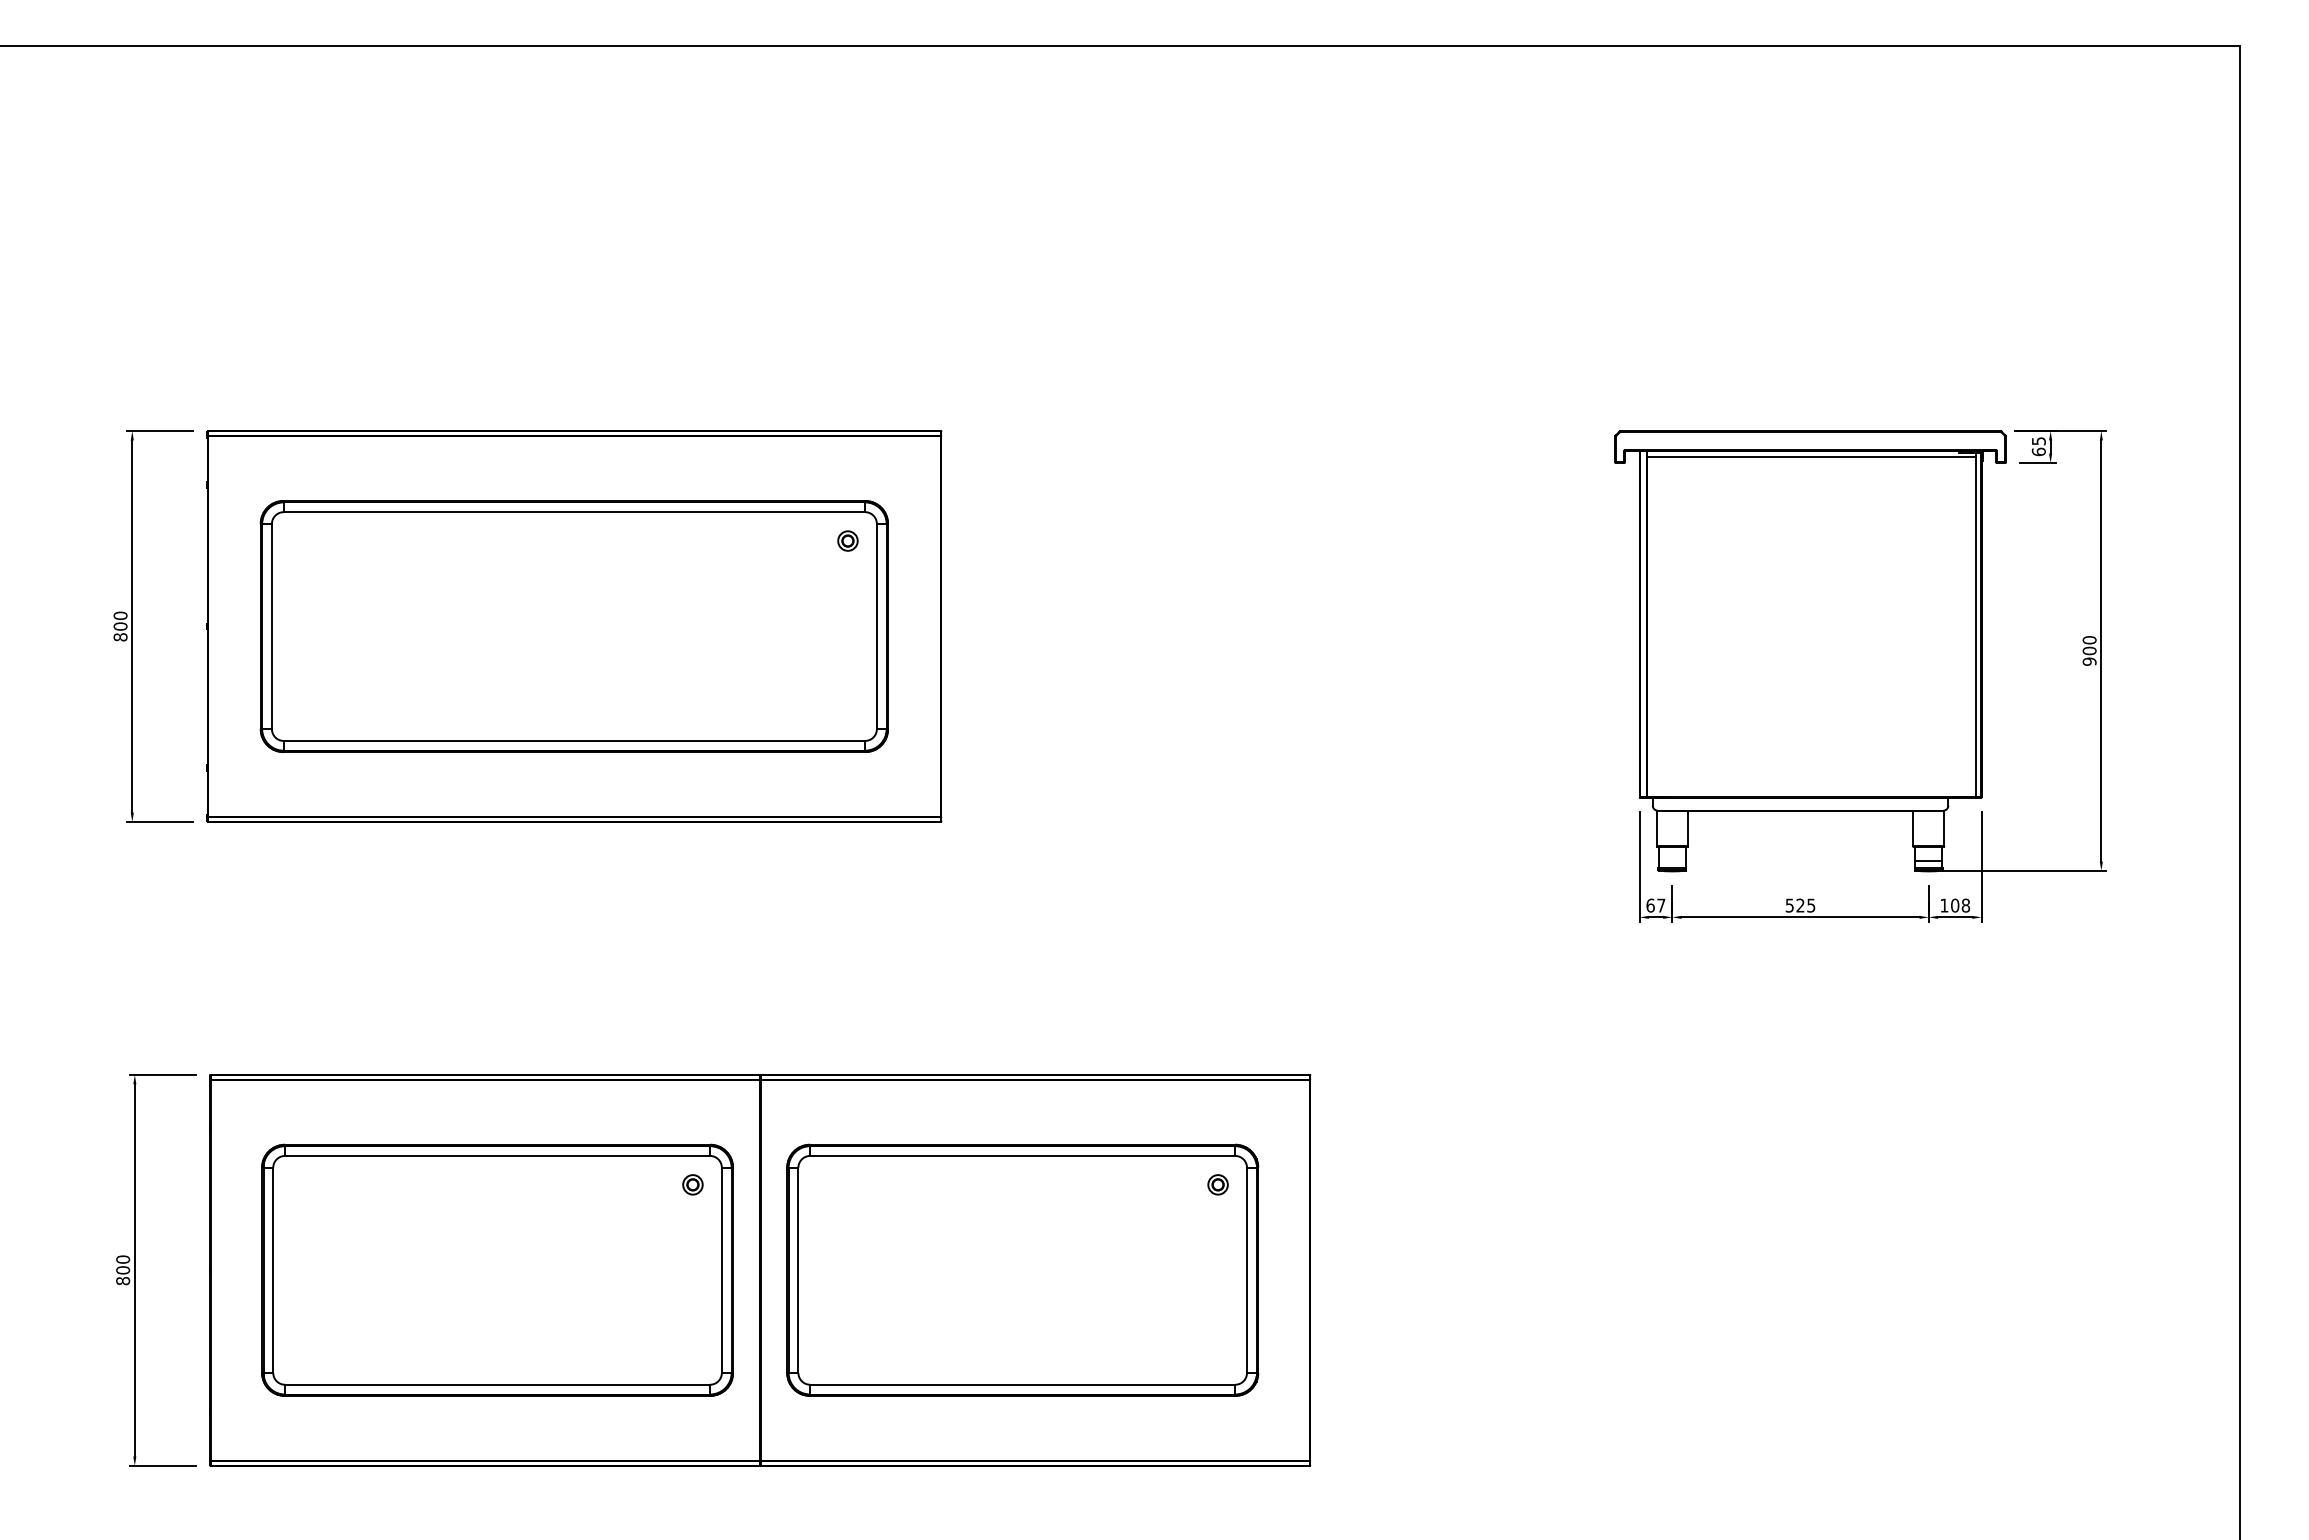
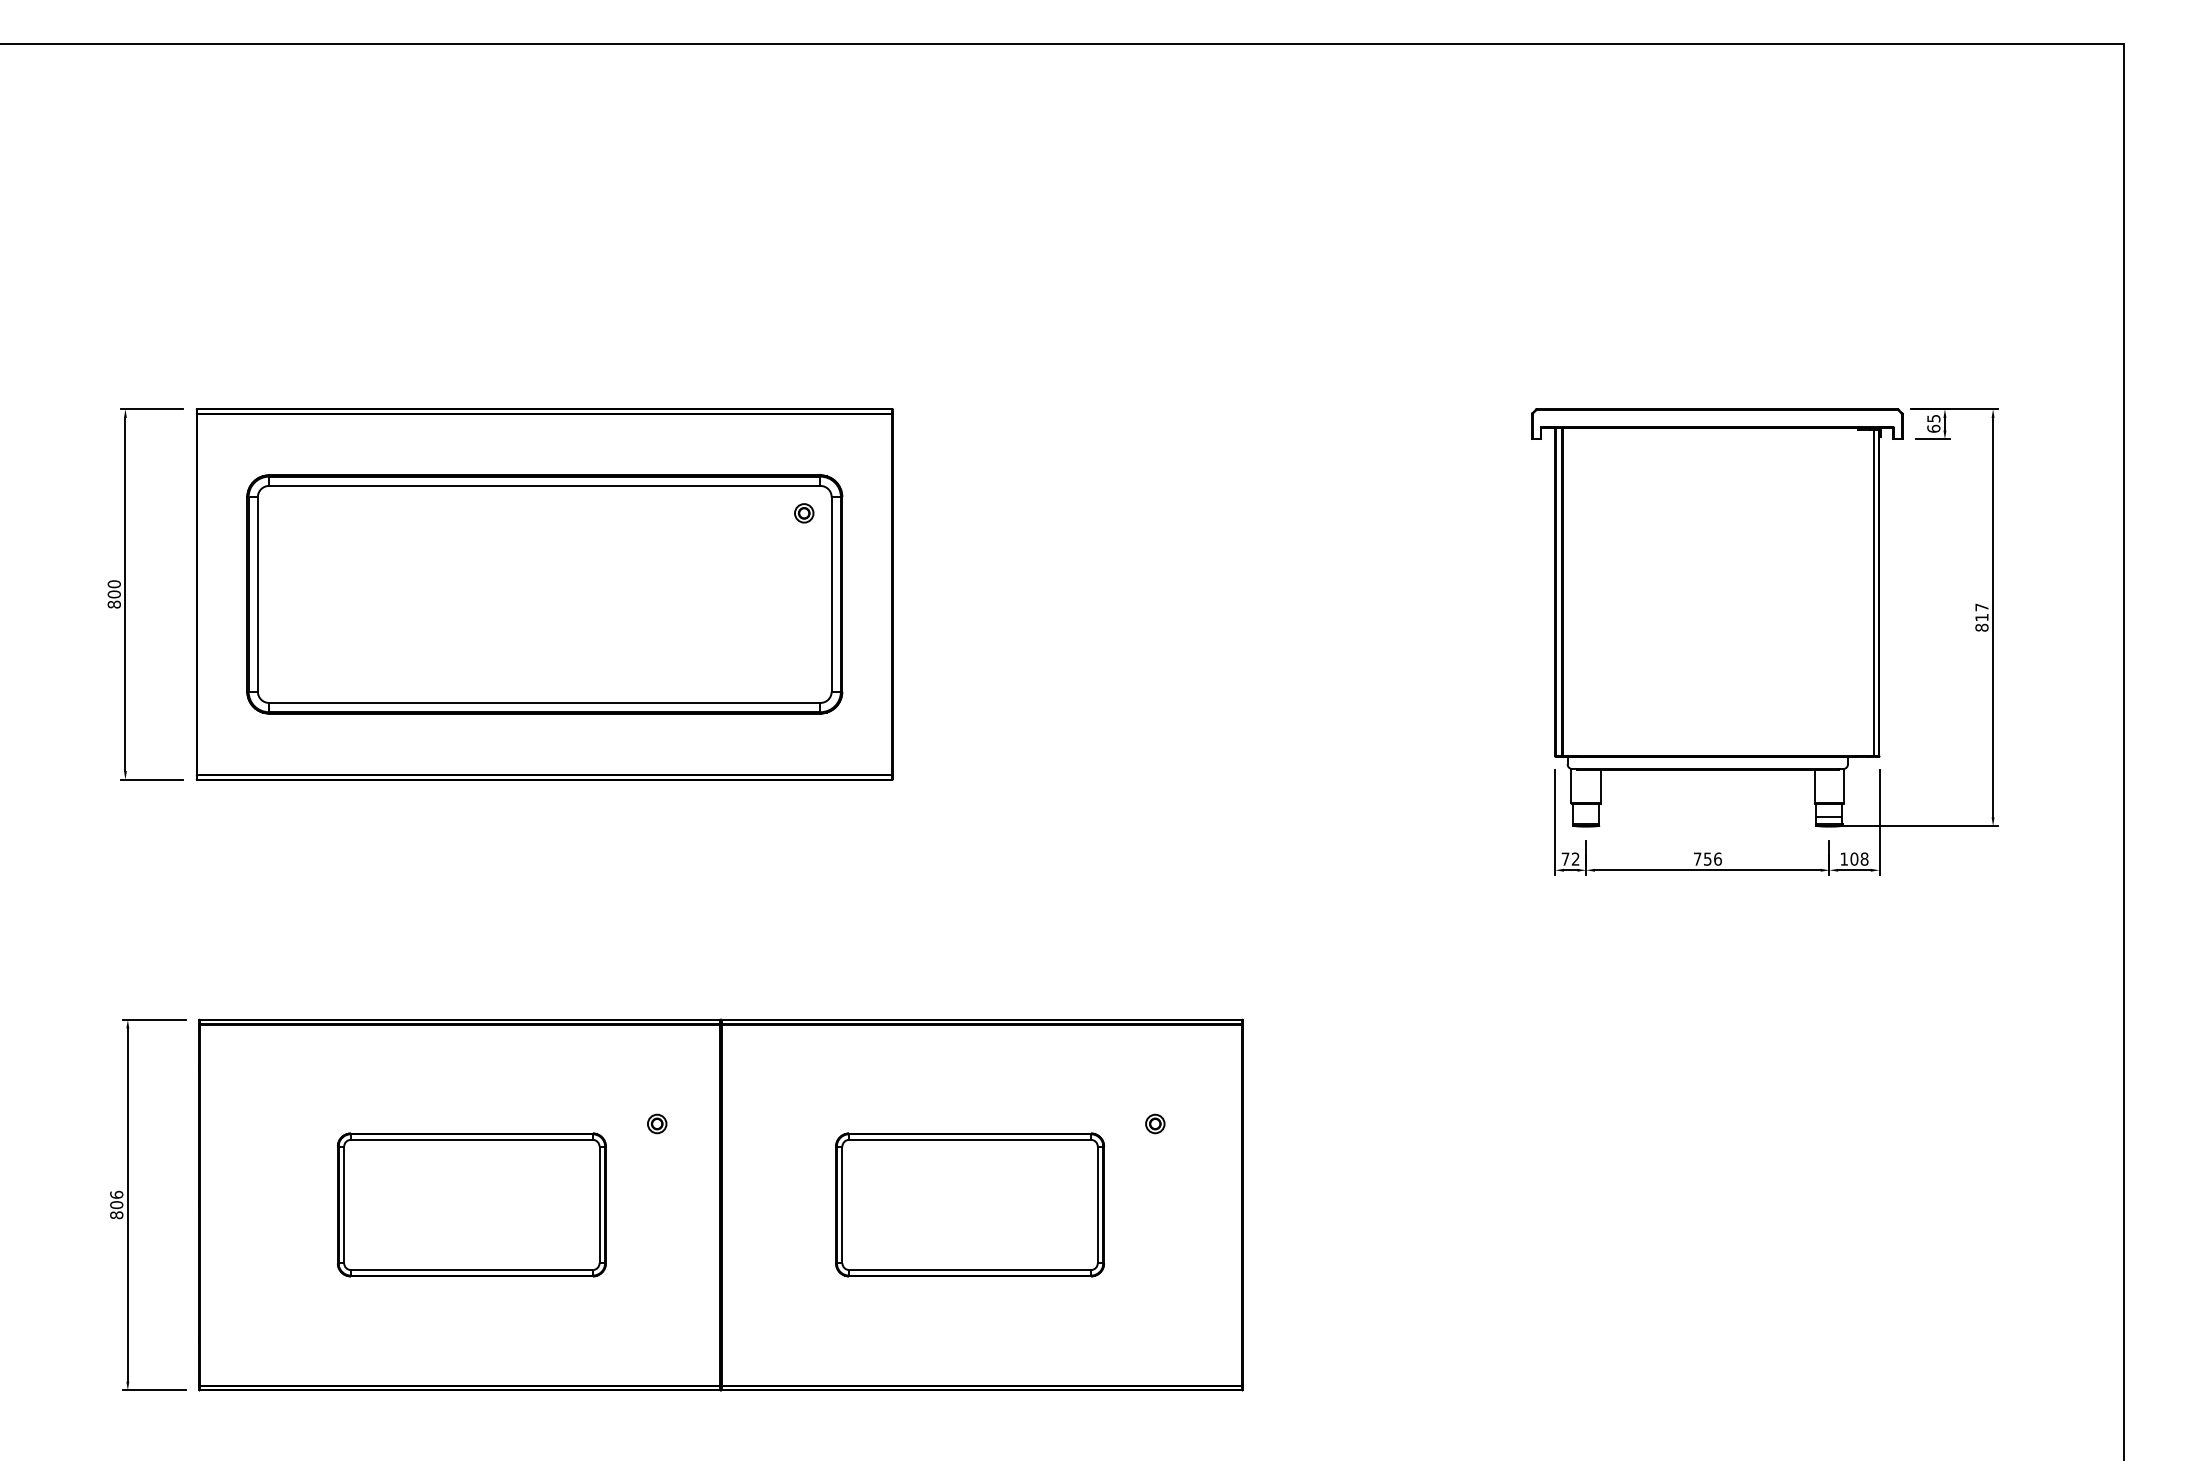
line: (1811, 456) -> (1718, 433), removed
text: (2089, 650) -> (1981, 617), 900 -> 817
text: (1655, 905) -> (1570, 859), 67 -> 72
text: (1800, 905) -> (1707, 859), 525 -> 756
text: (122, 1259) -> (116, 1194), 800 -> 806
part: (497, 1269) -> (471, 1204), size x0.6
part: (1022, 1269) -> (969, 1204), size x0.6

